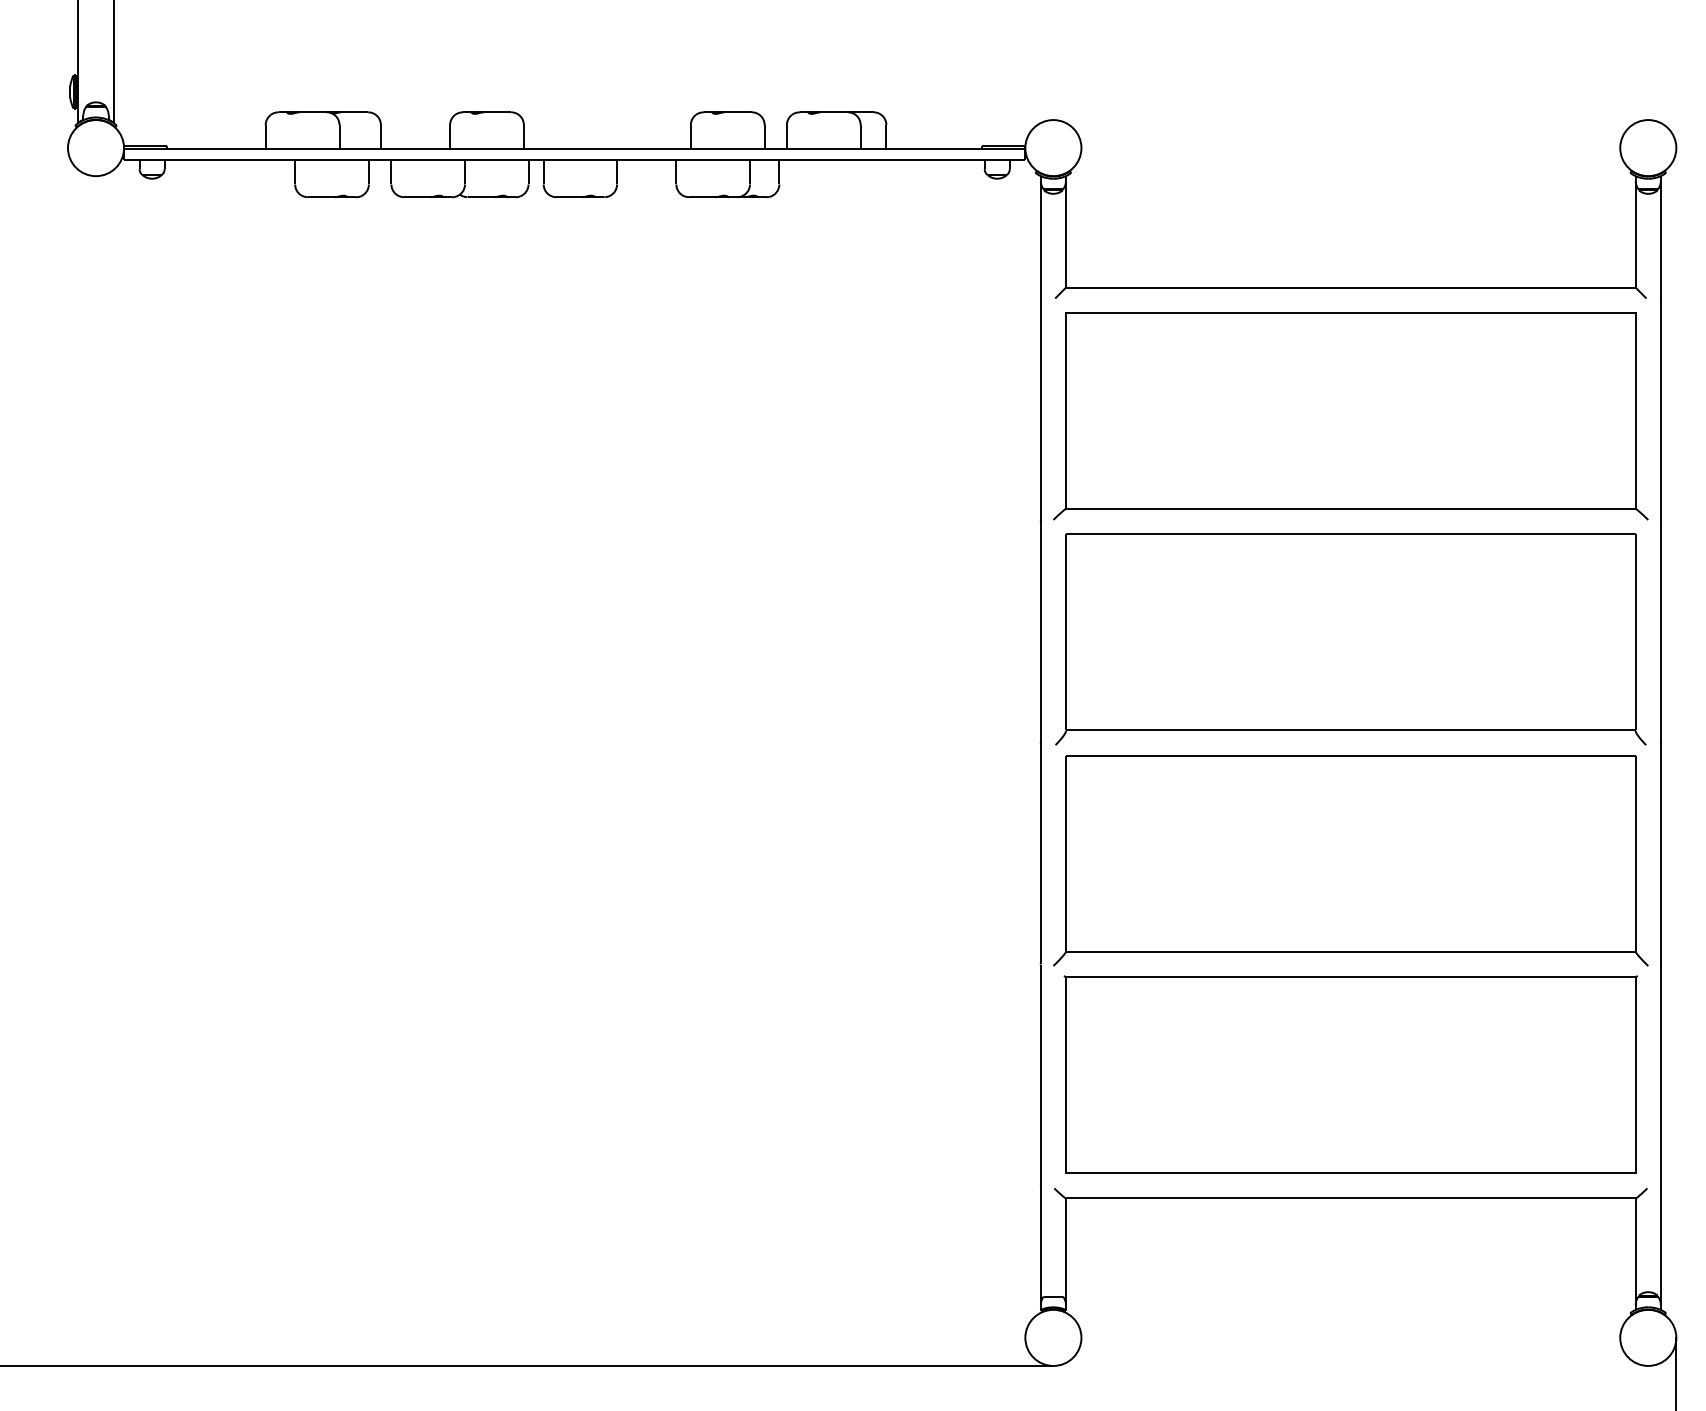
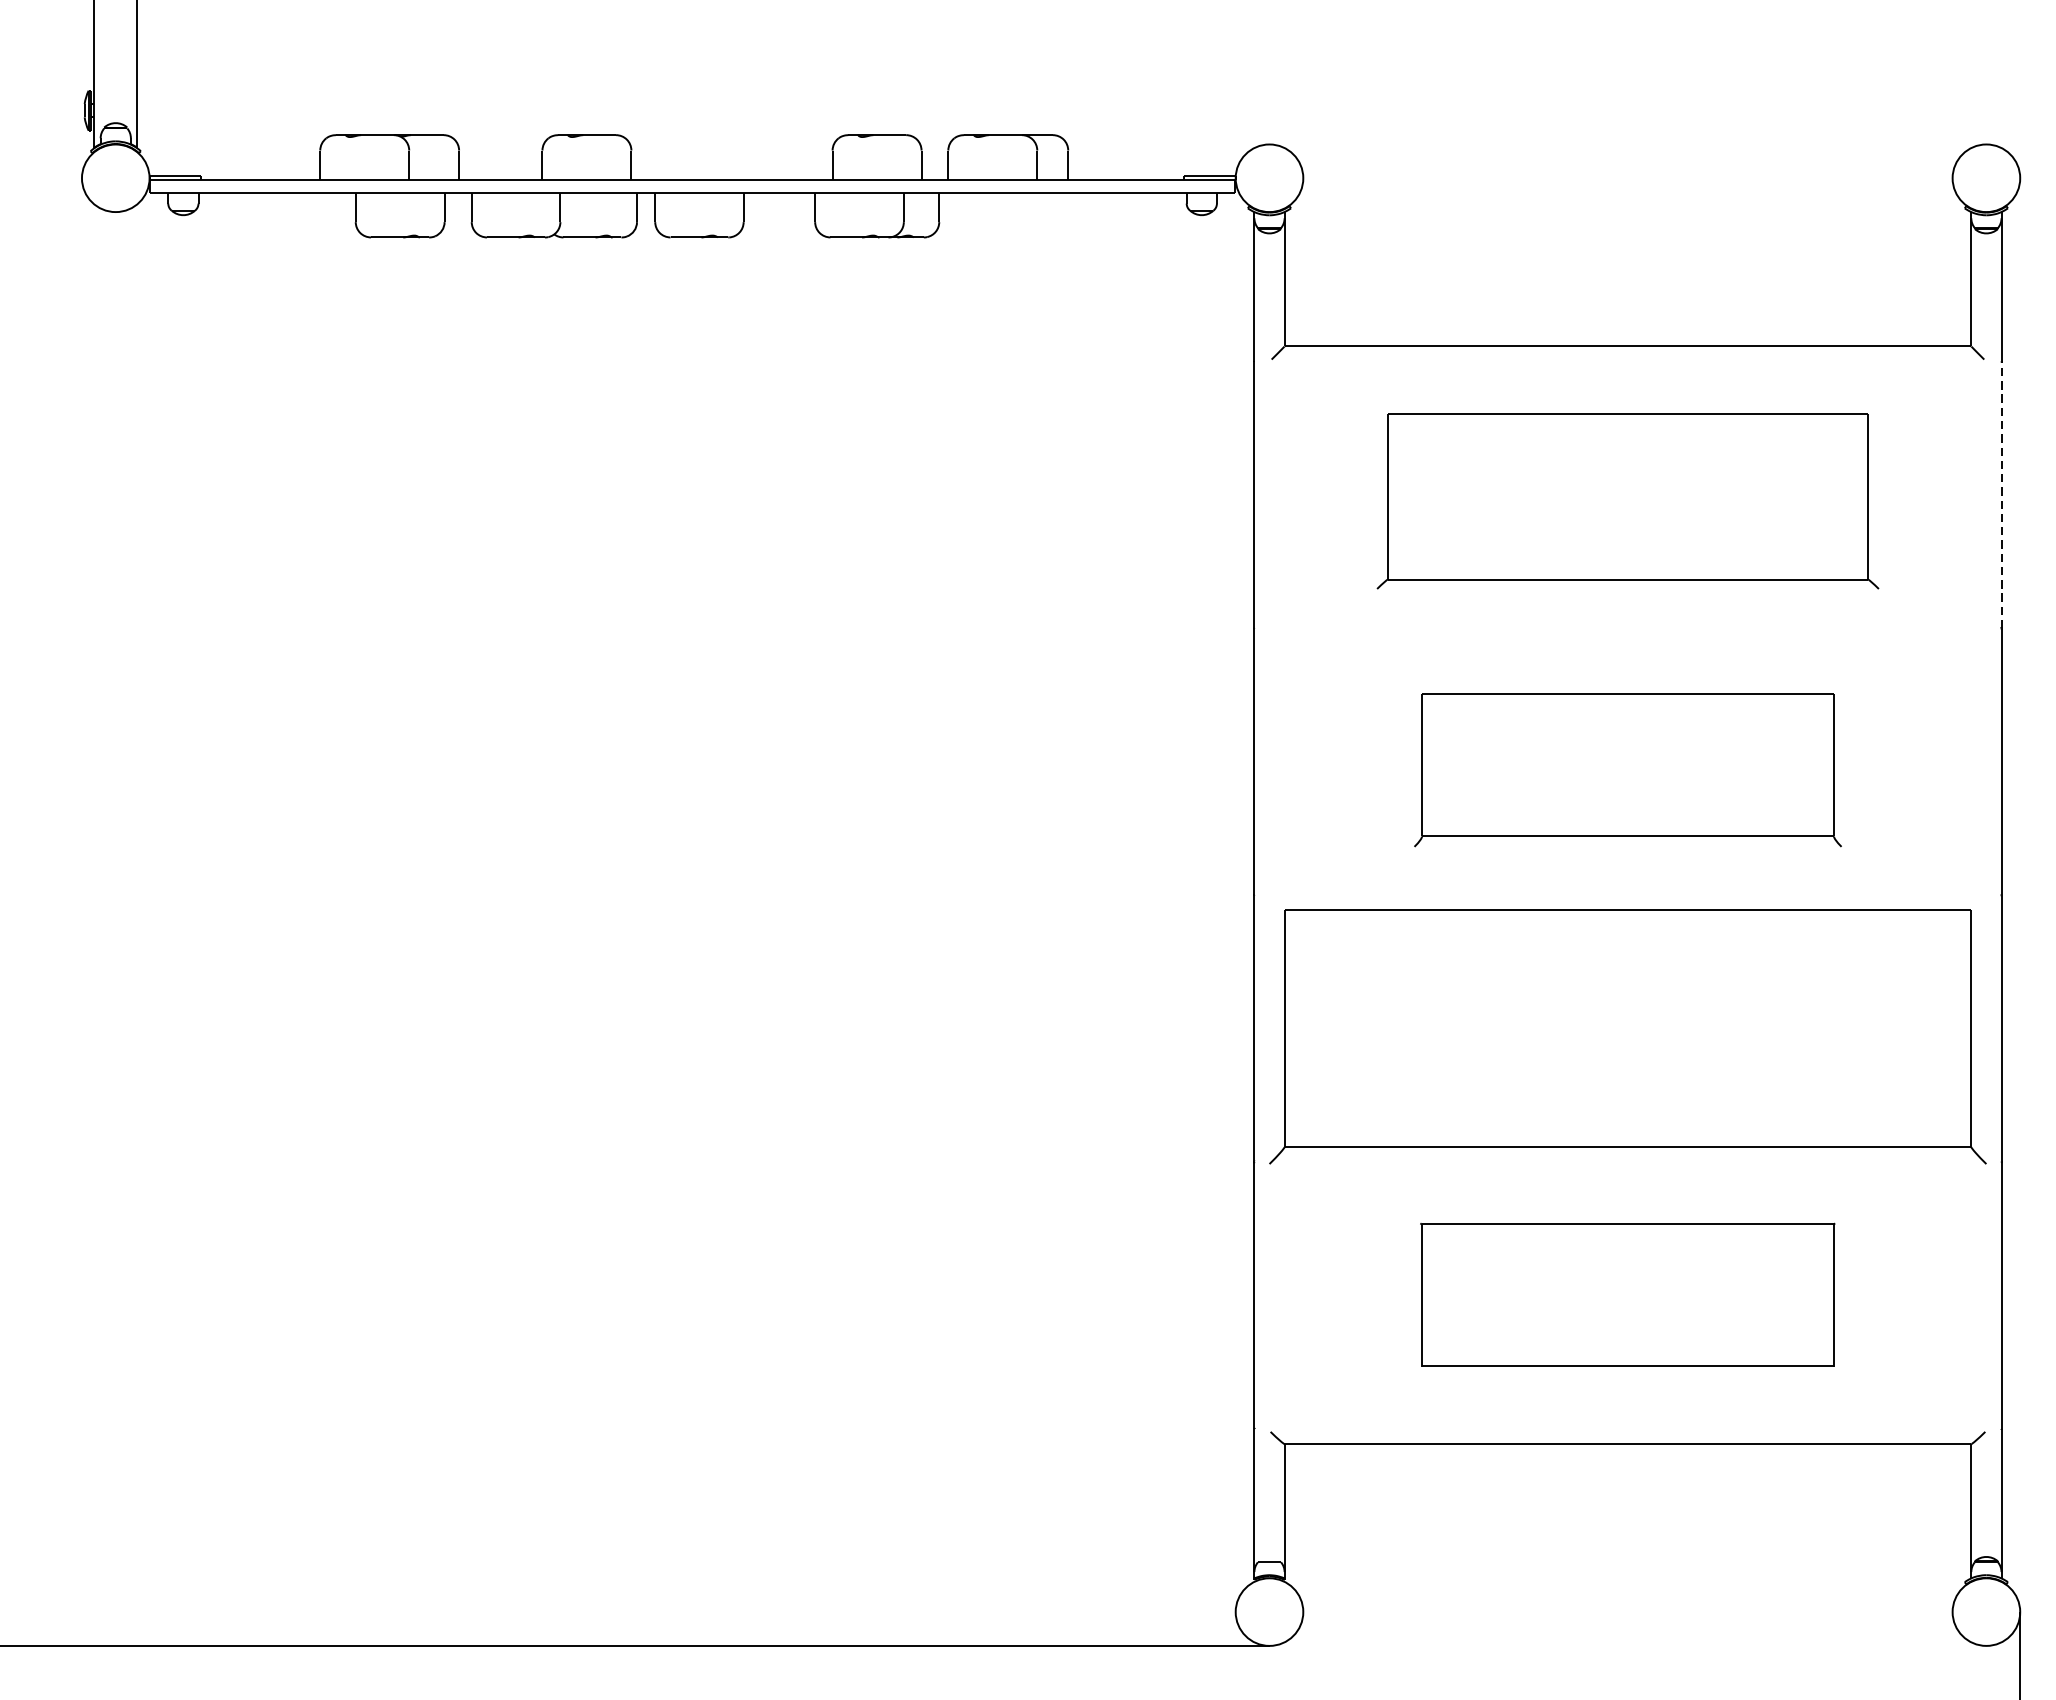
line: (1660, 410) -> (2001, 494), solid -> dashed
part: (1350, 416) -> (1627, 501), size x0.7
part: (1350, 639) -> (1627, 770), size x0.6
part: (1350, 1074) -> (1627, 1294), size x0.6

